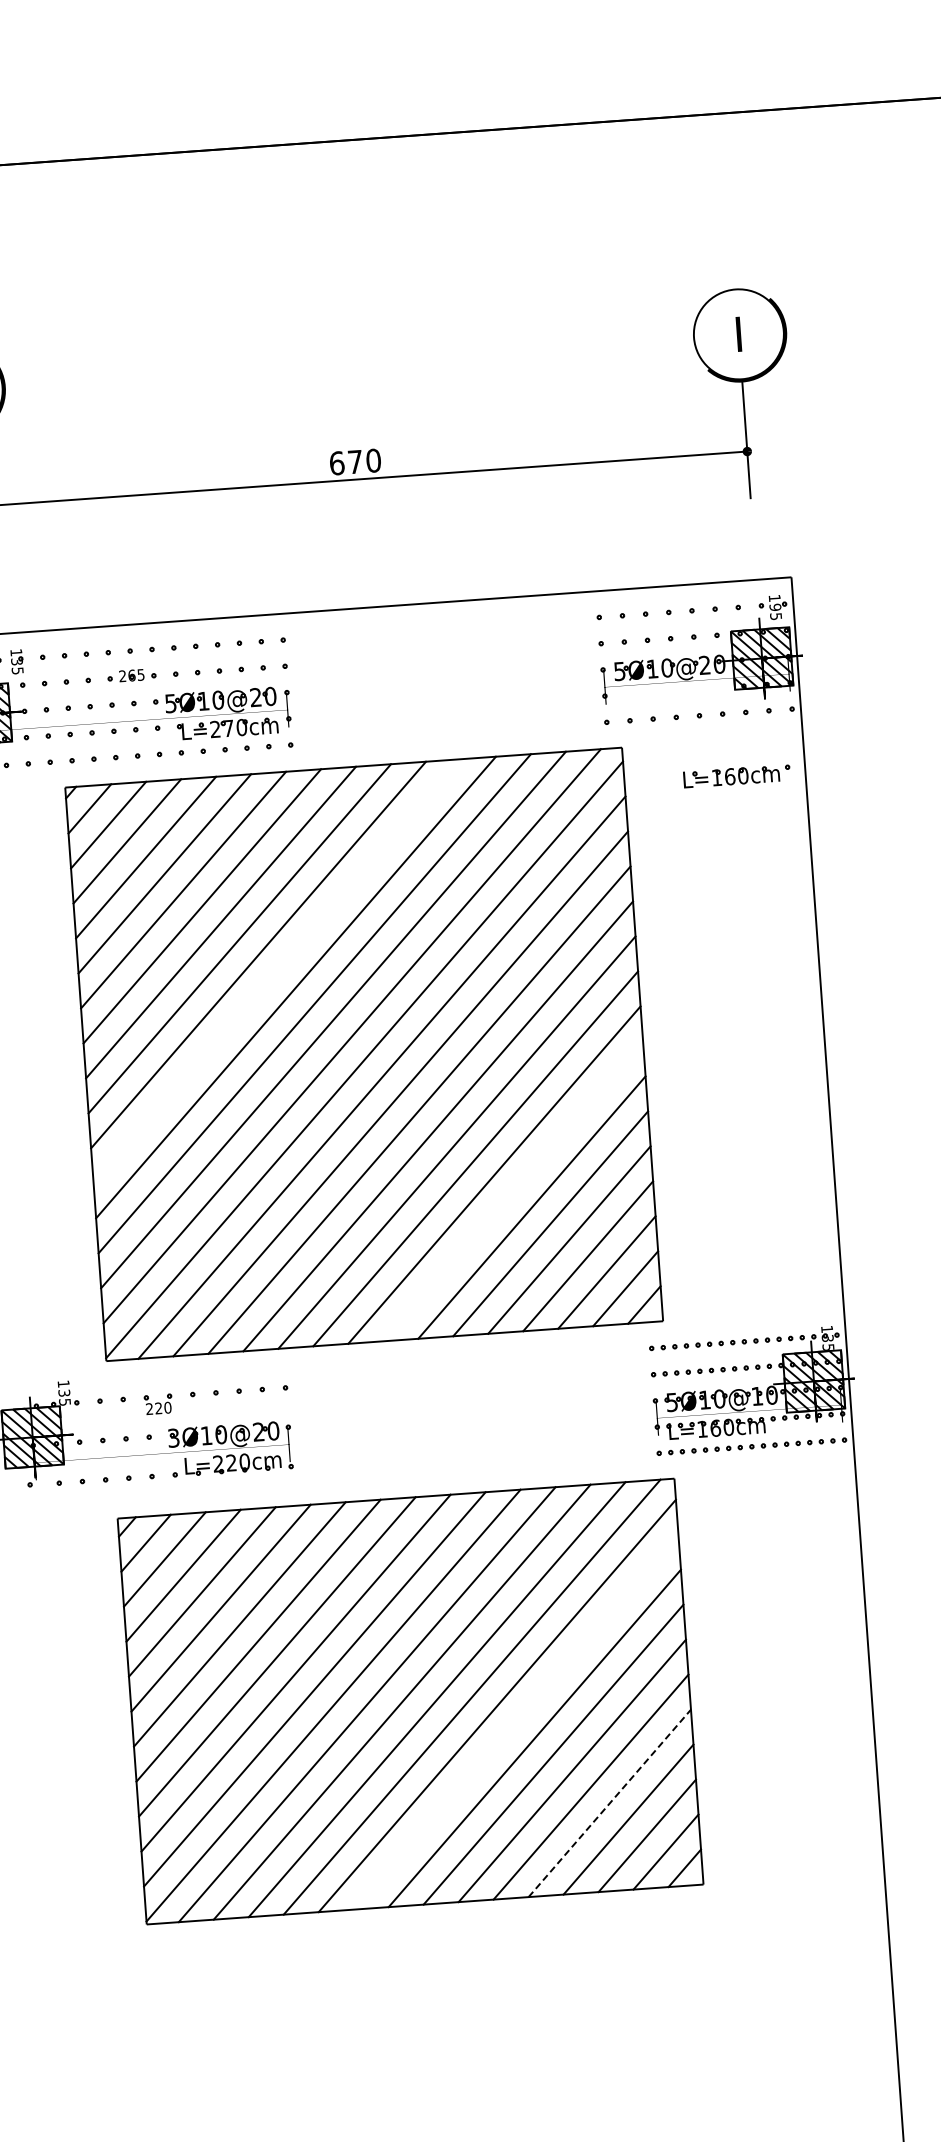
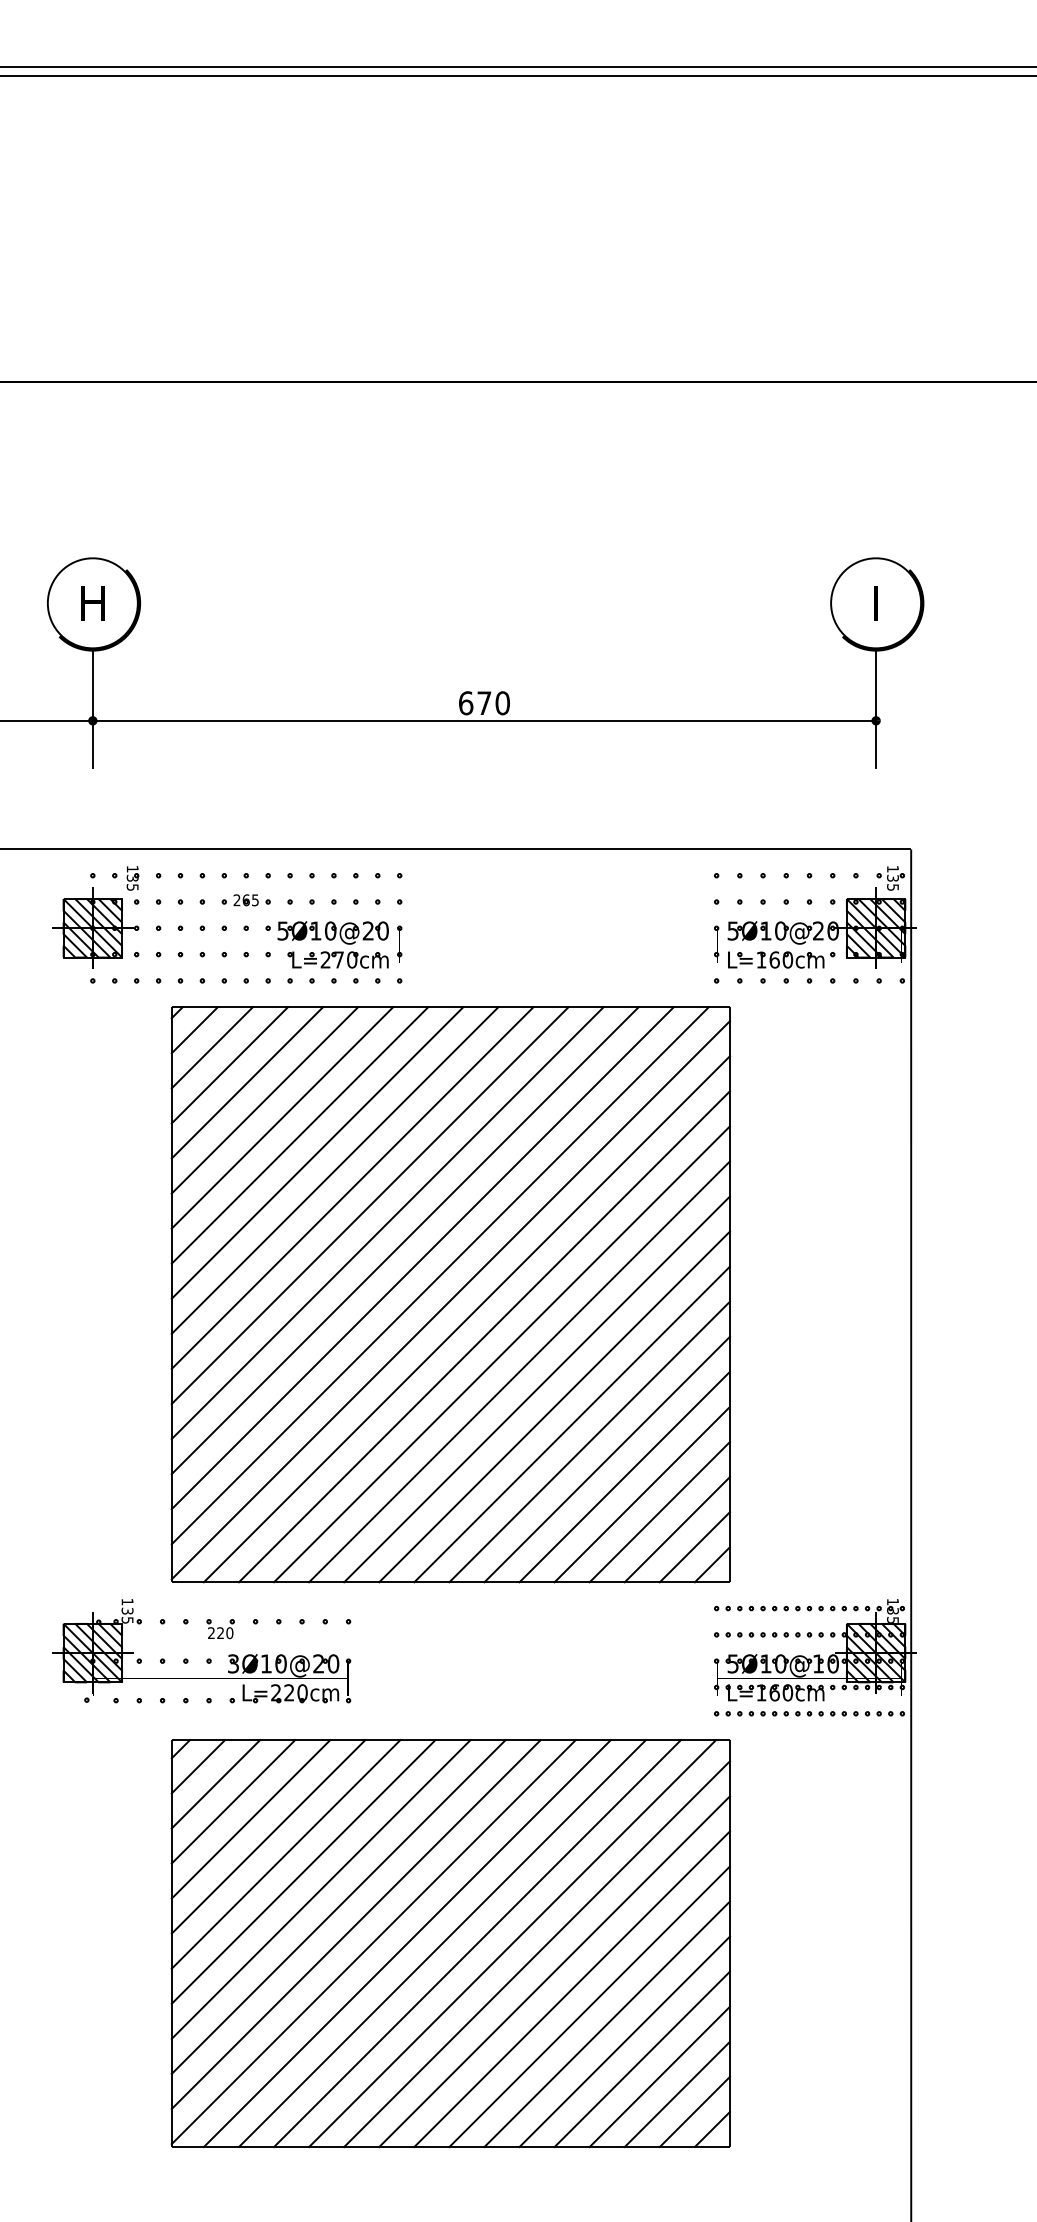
text: (774, 606) -> (892, 877), 195 -> 135
part: (736, 775) -> (781, 959), moved
line: (276, 971) -> (369, 1205), added
line: (512, 1190) -> (589, 1441), added
line: (515, 1722) -> (554, 1971), added
line: (610, 1803) -> (642, 2059), dashed -> solid

